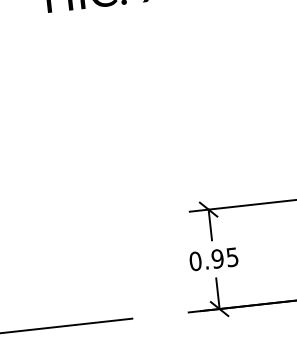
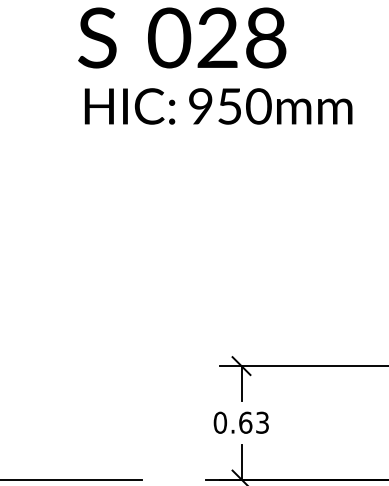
text: (224, 257) -> (253, 422), 0.95 -> 0.63

